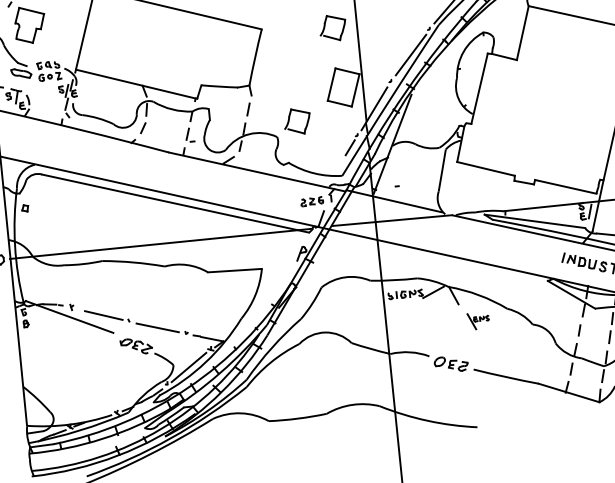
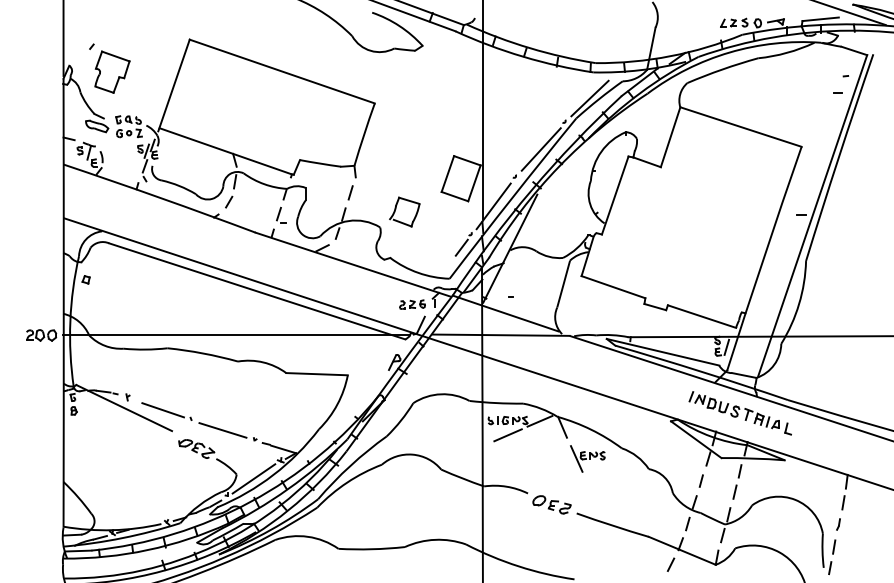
part: (332, 27) -> (455, 109), removed
line: (406, 307) -> (507, 435), added
part: (478, 320) -> (587, 458), size x1.43
line: (559, 405) -> (670, 564), added

